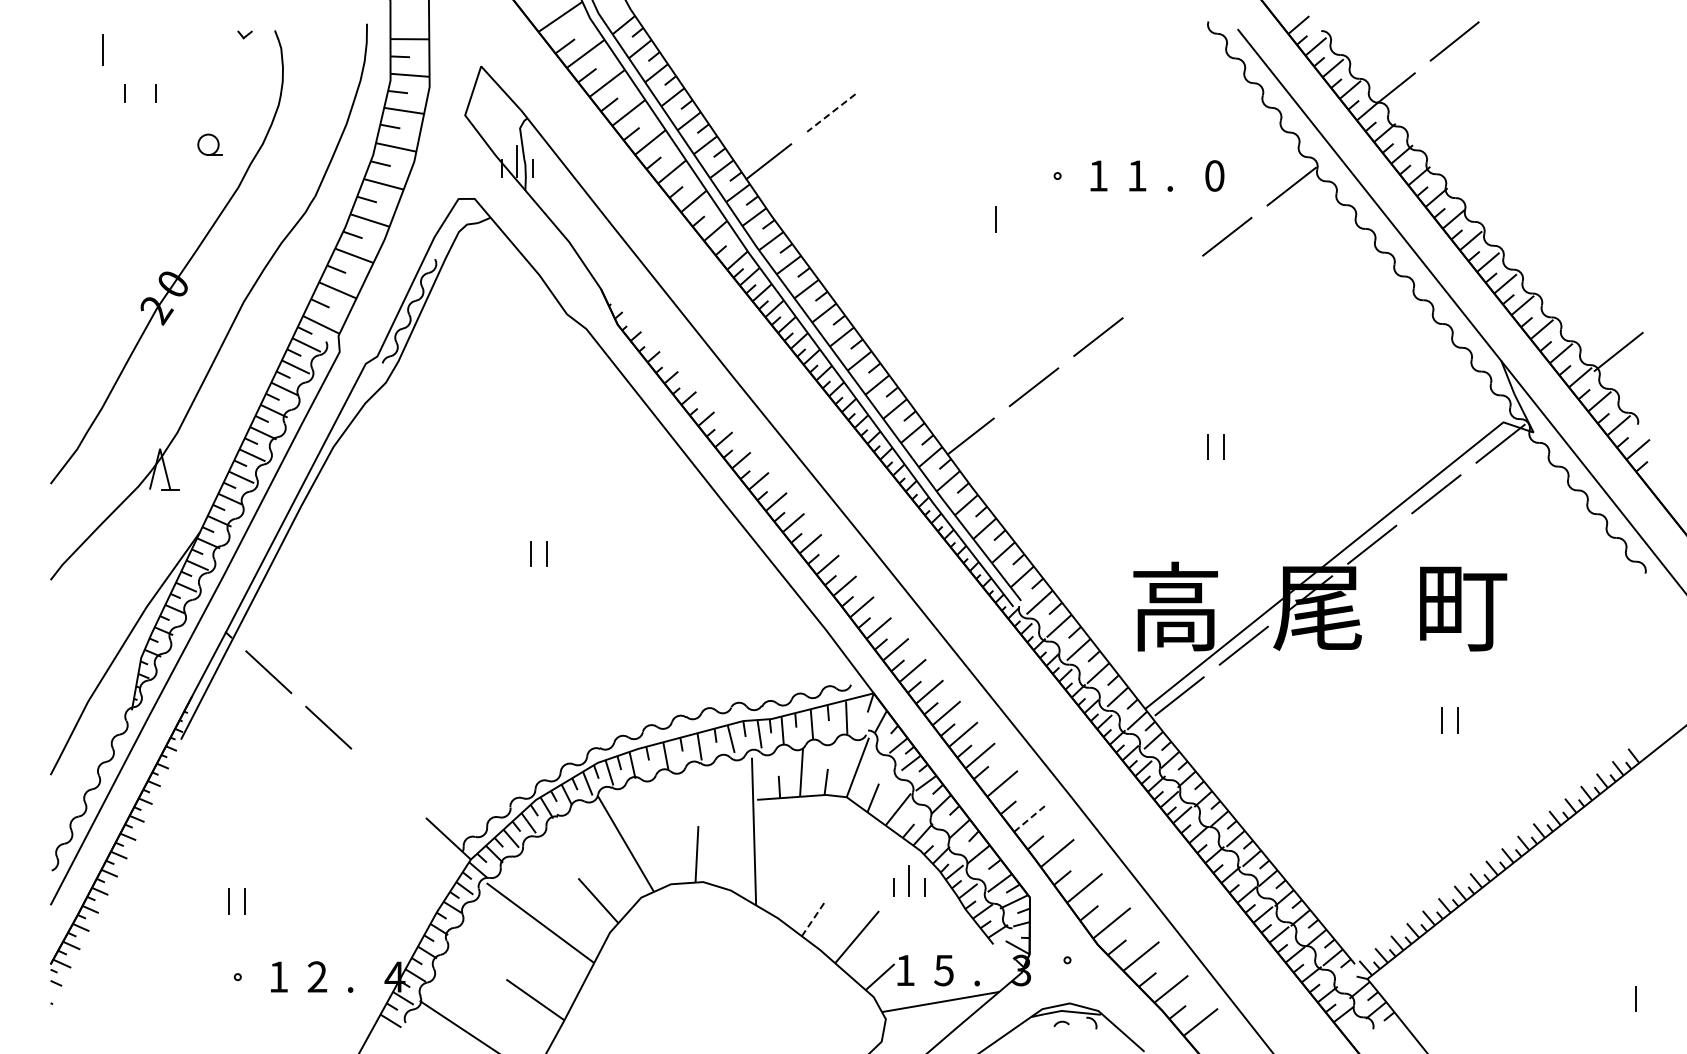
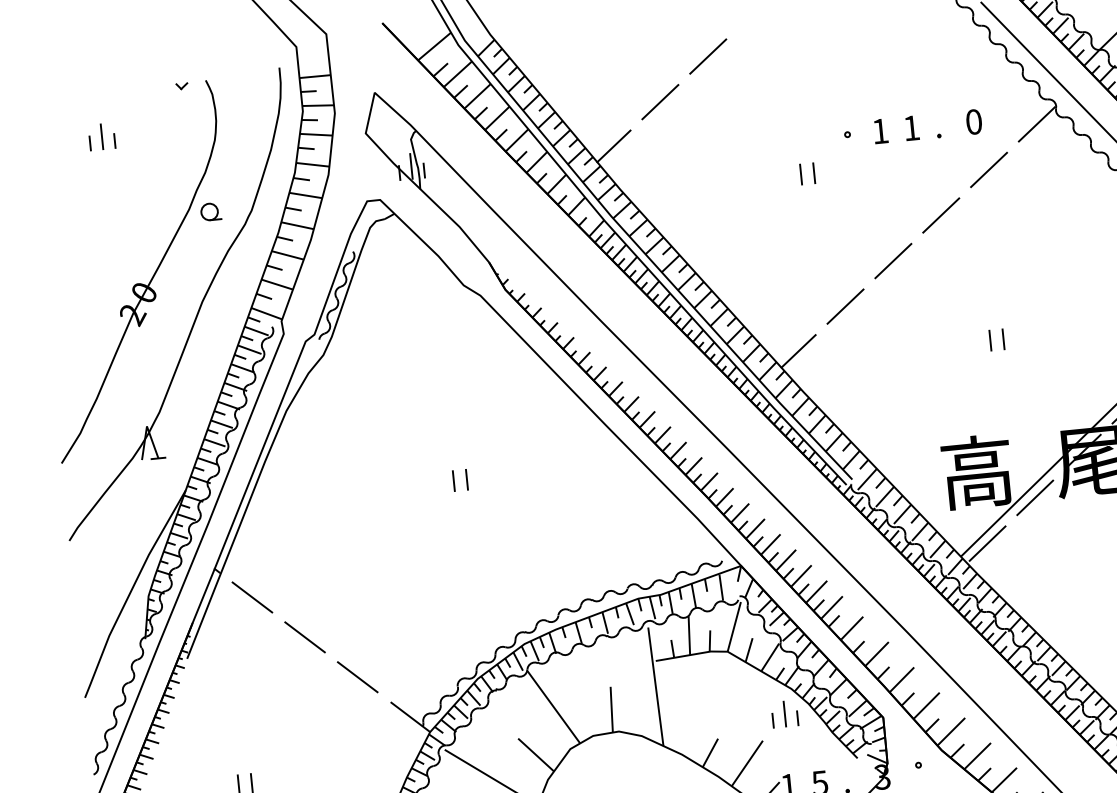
line: (102, 49) -> (101, 136), moved
line: (895, 62) -> (707, 56), added
line: (831, 113) -> (660, 102), dashed -> solid
part: (209, 144) -> (210, 211), moved
line: (1011, 219) -> (813, 173), added
line: (1162, 286) -> (940, 215), added
line: (388, 783) -> (357, 677), added
line: (1030, 818) -> (877, 654), dashed -> solid
line: (813, 919) -> (710, 752), dashed -> solid

